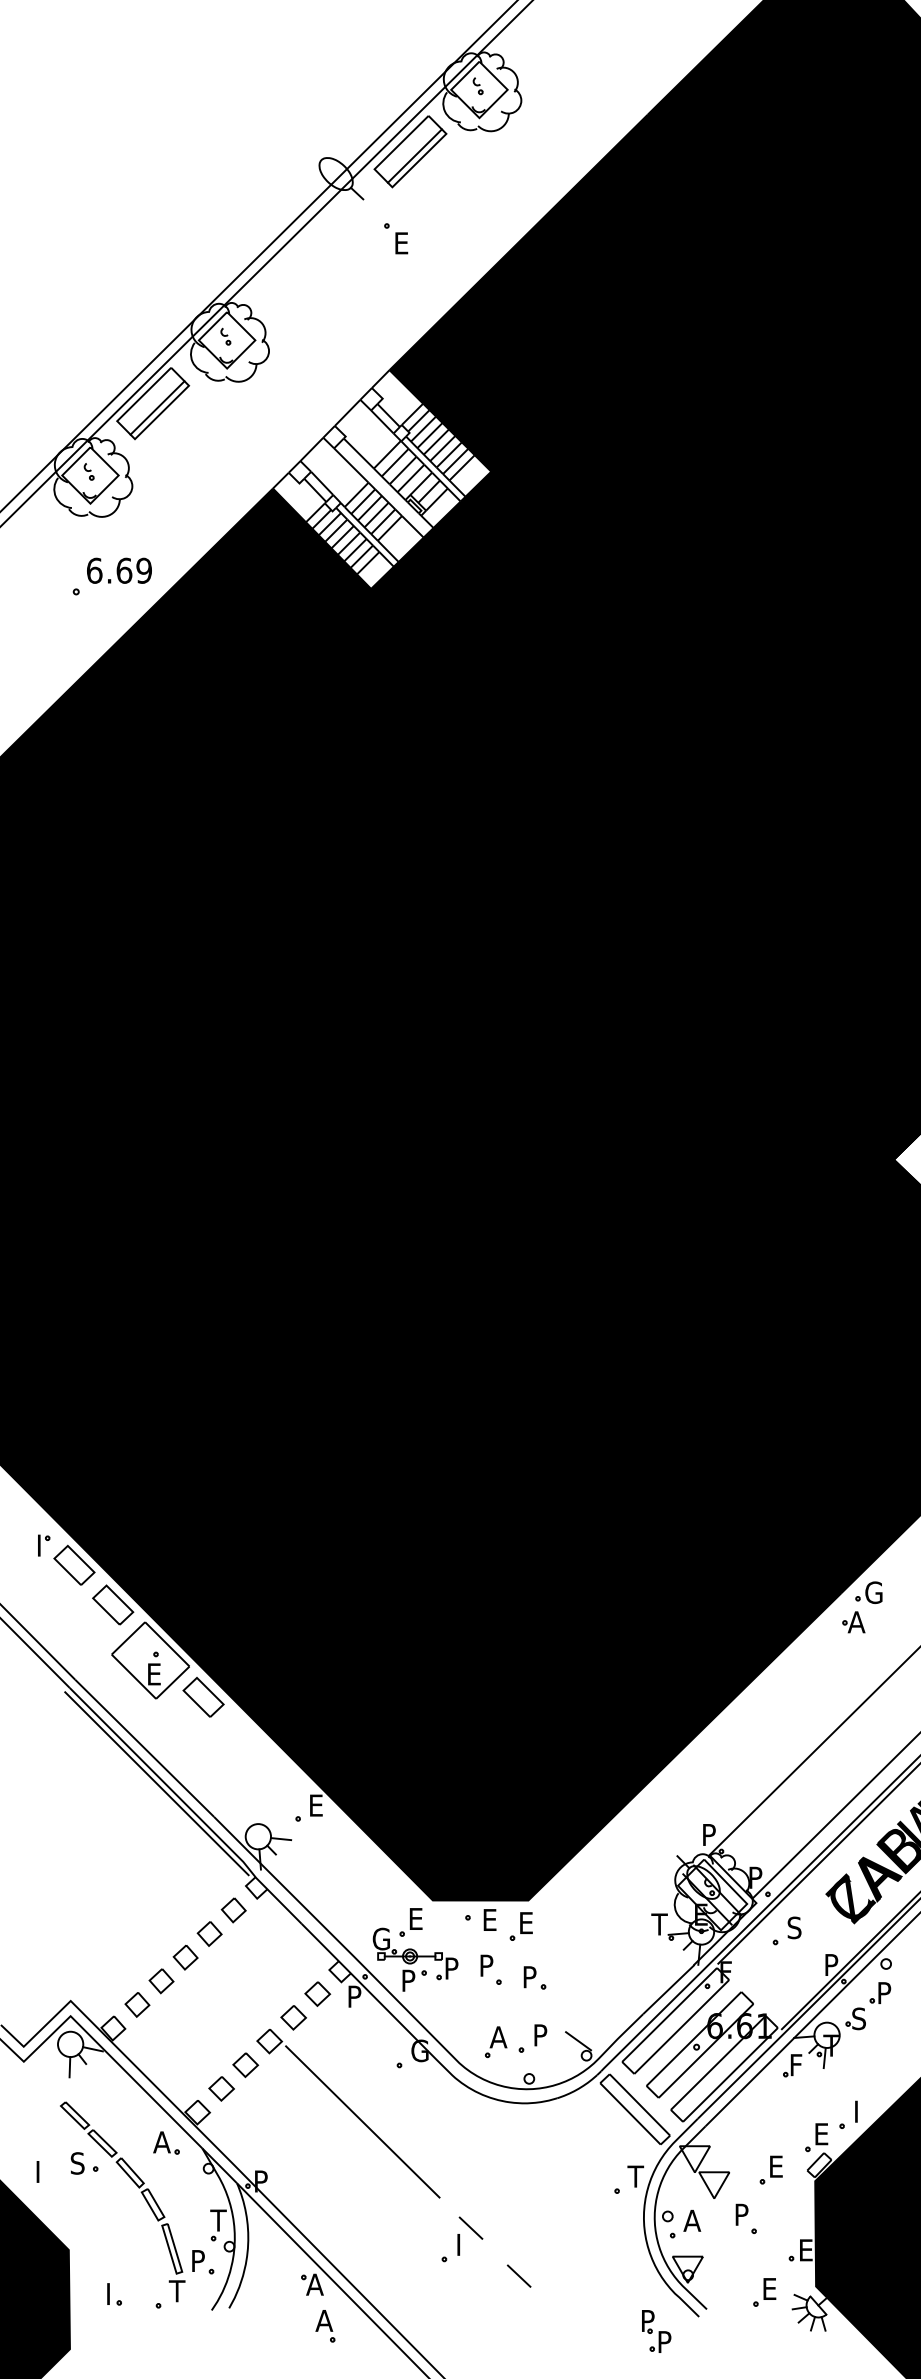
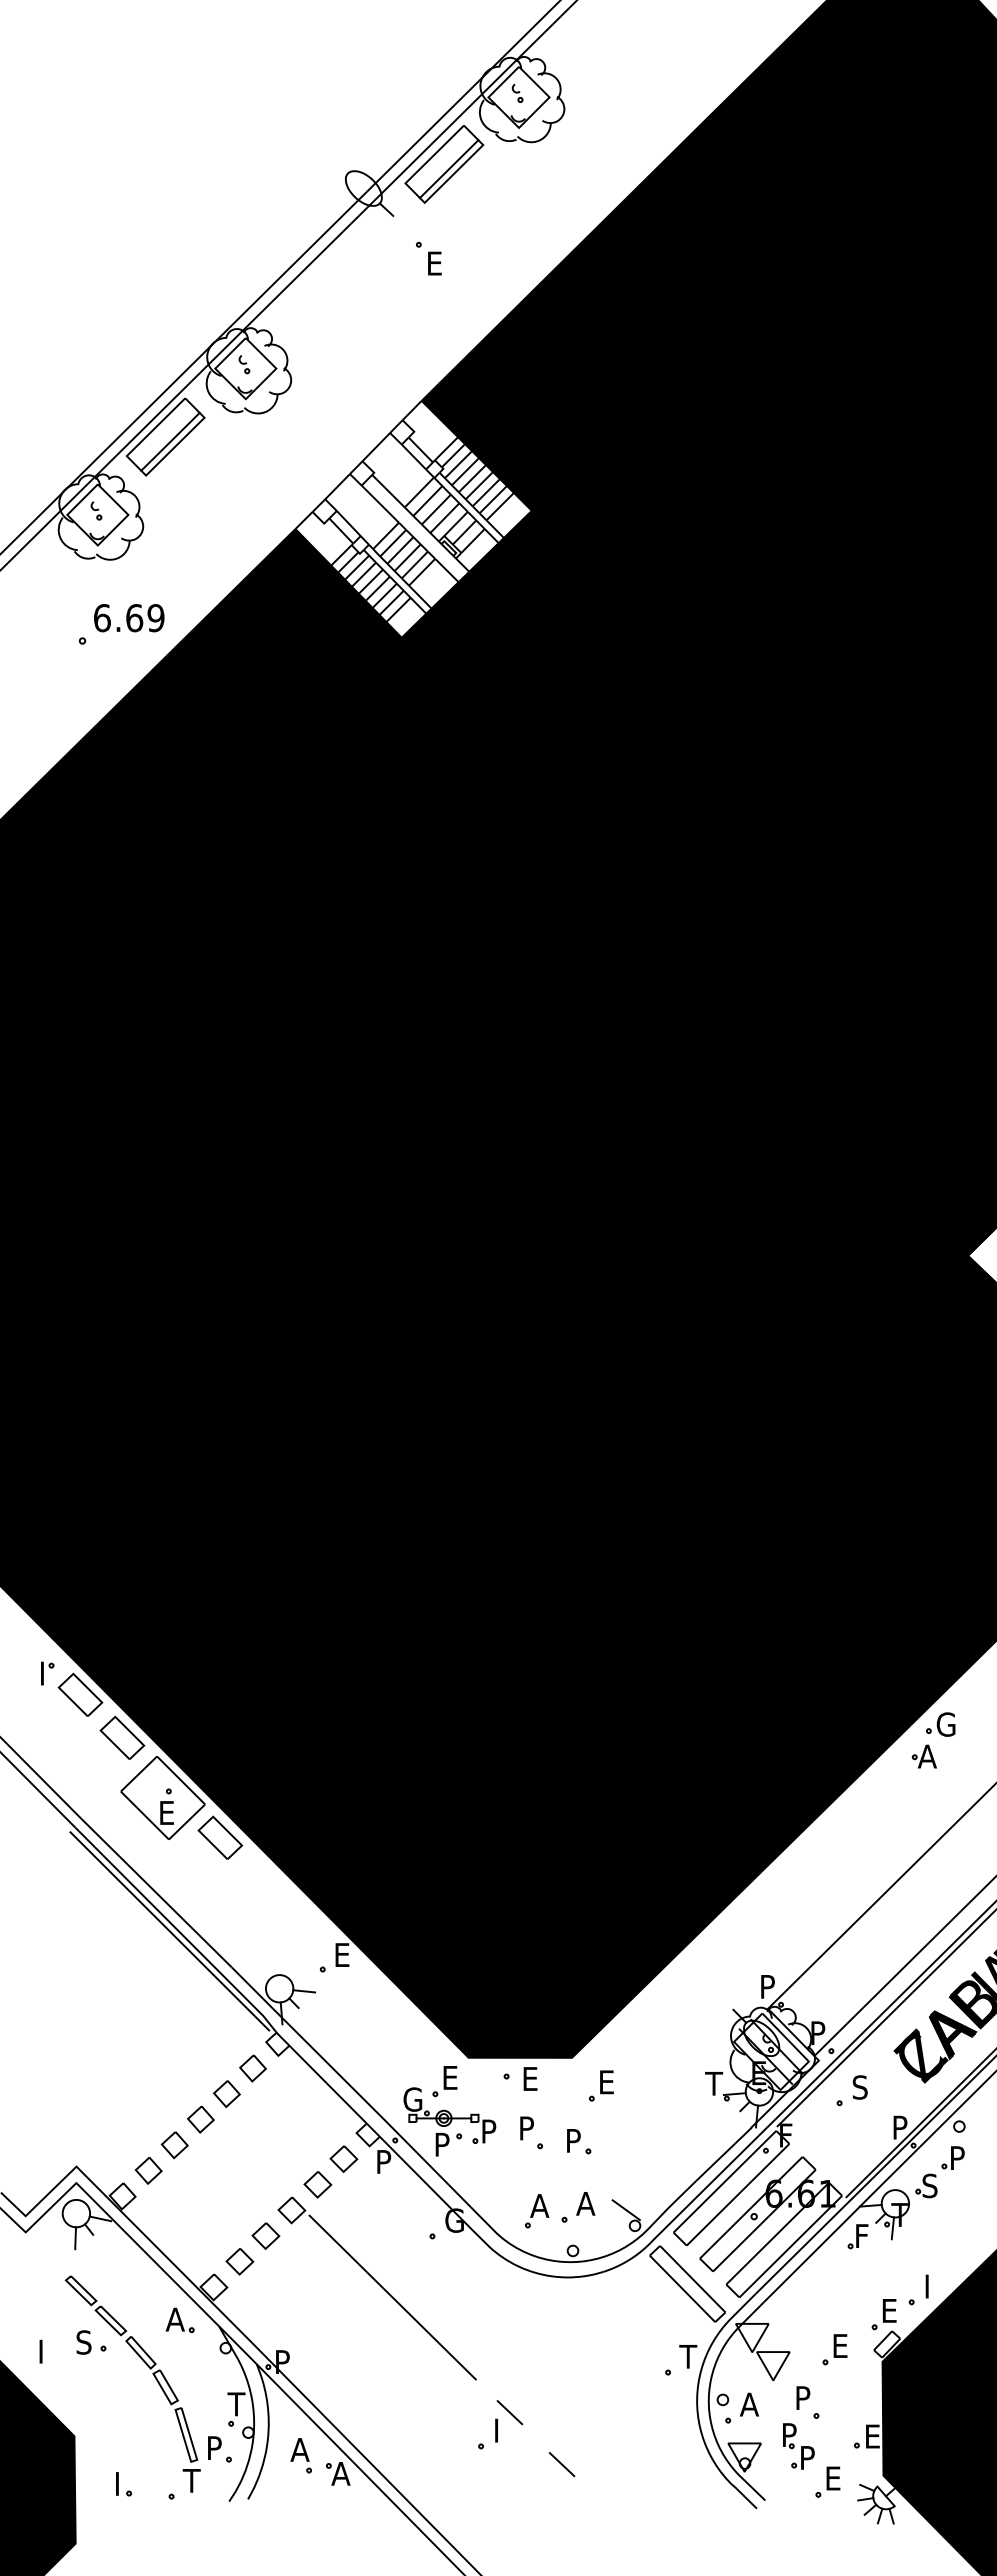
part: (521, 1926) -> (601, 2085), moved
text: (540, 2035) -> (585, 2203), P -> A
part: (324, 2325) -> (300, 2455), moved
part: (656, 2331) -> (798, 2446), moved

